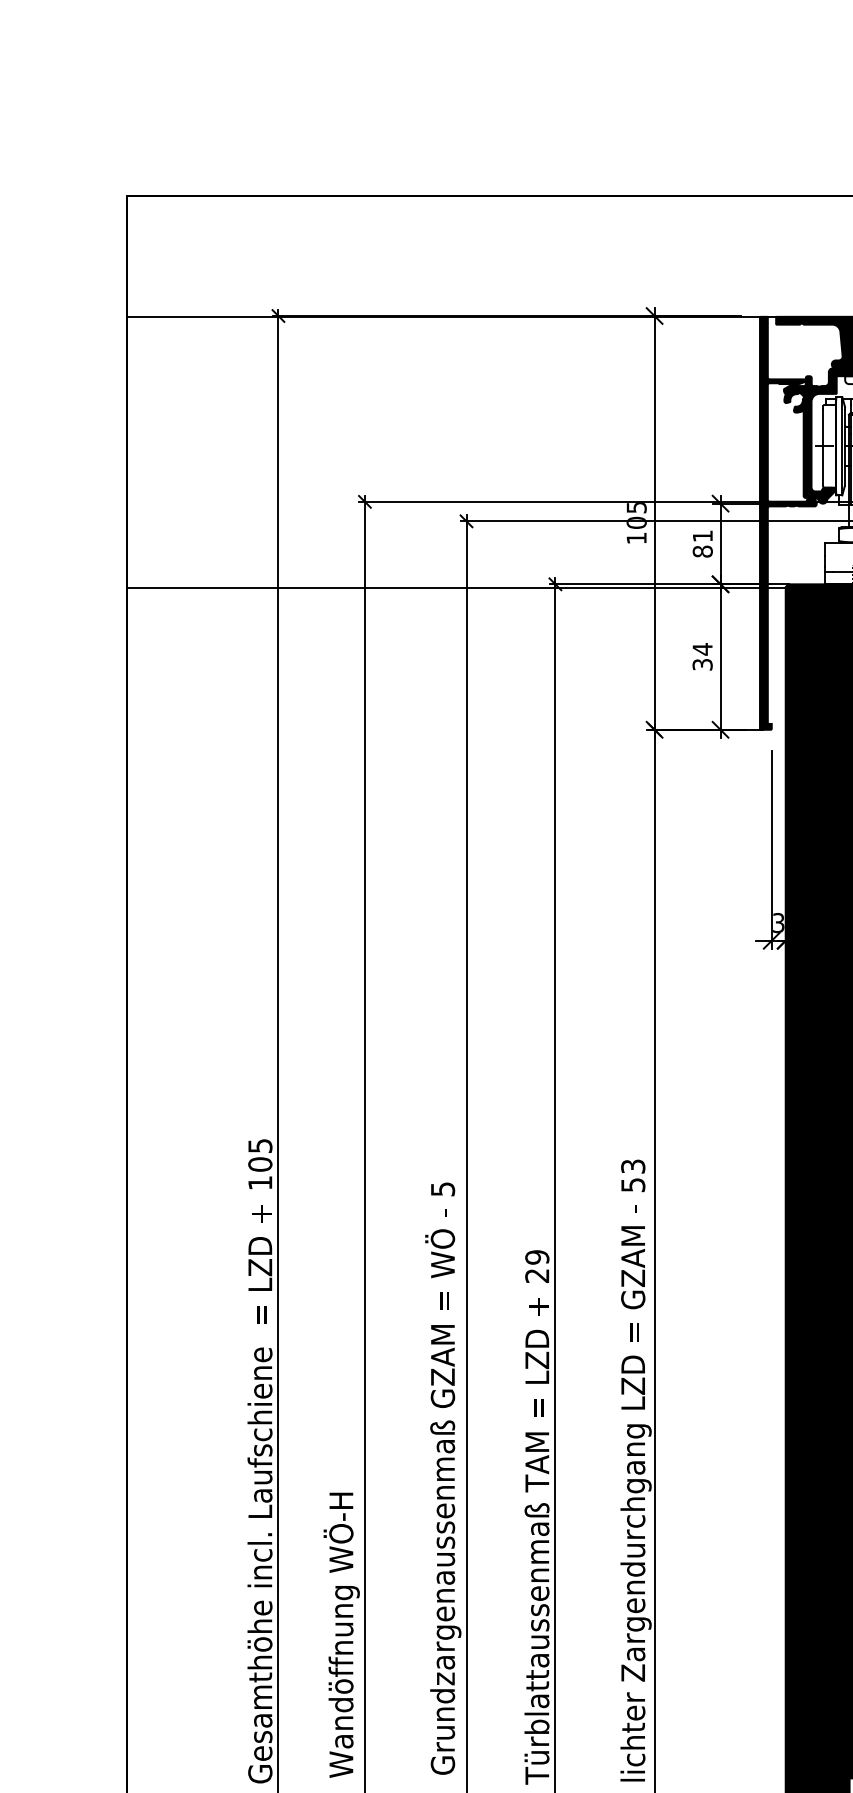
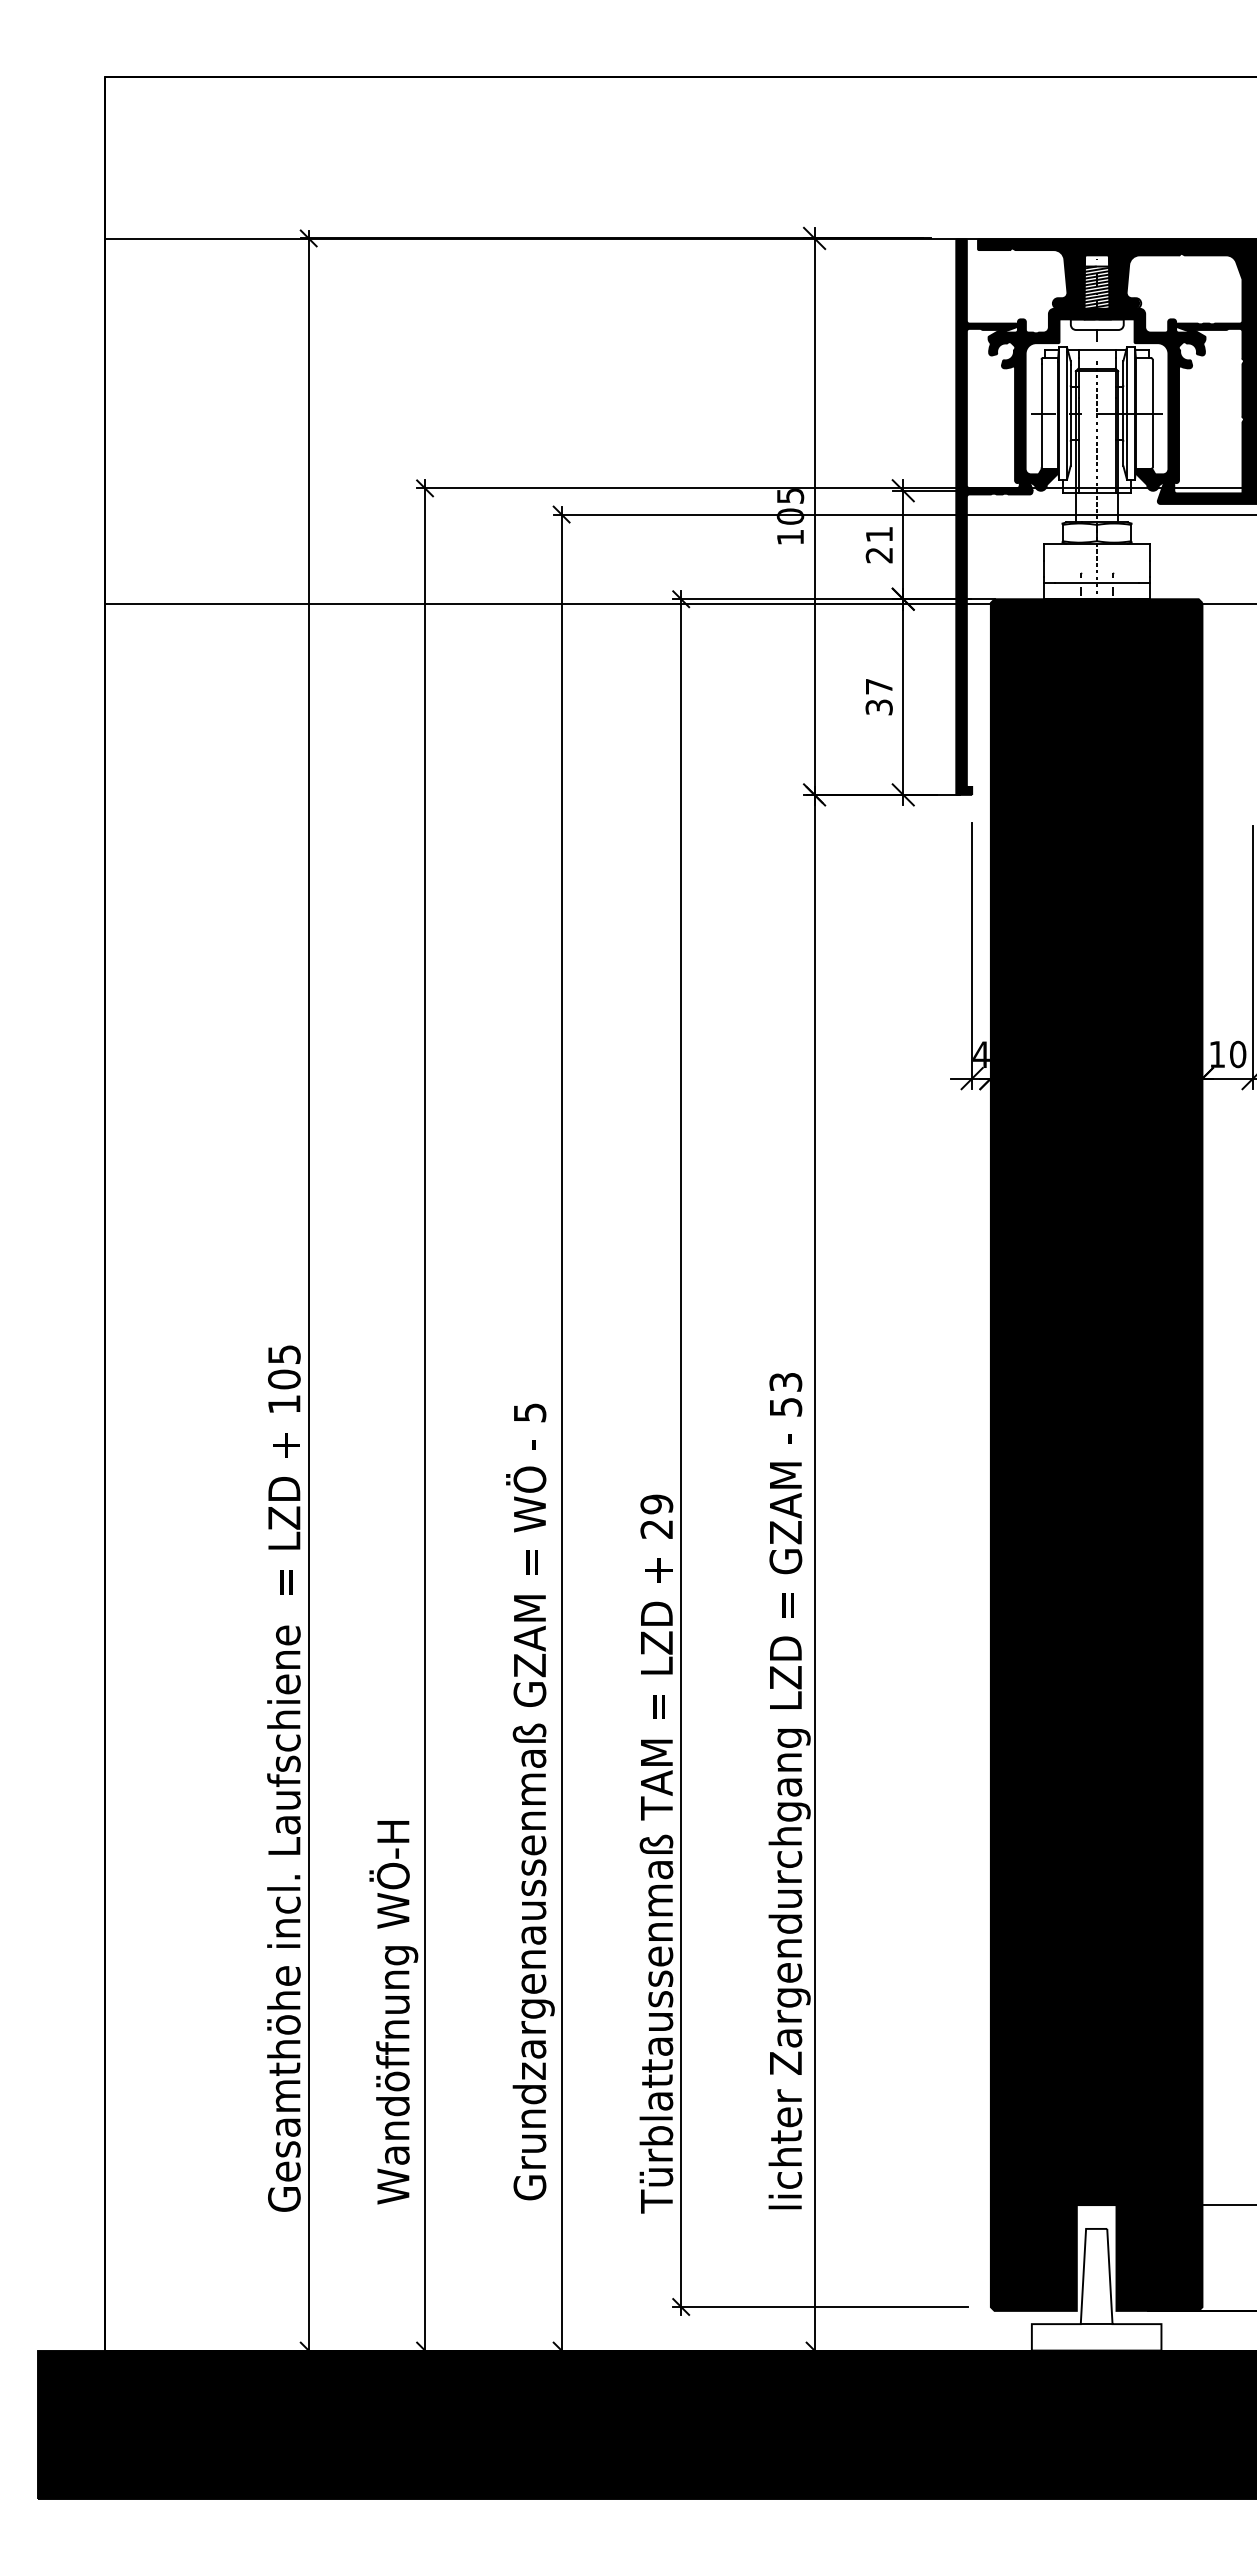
text: (702, 551) -> (879, 555), 81 -> 21
text: (702, 649) -> (879, 686), 34 -> 37
text: (778, 922) -> (981, 1054), 3 -> 4

